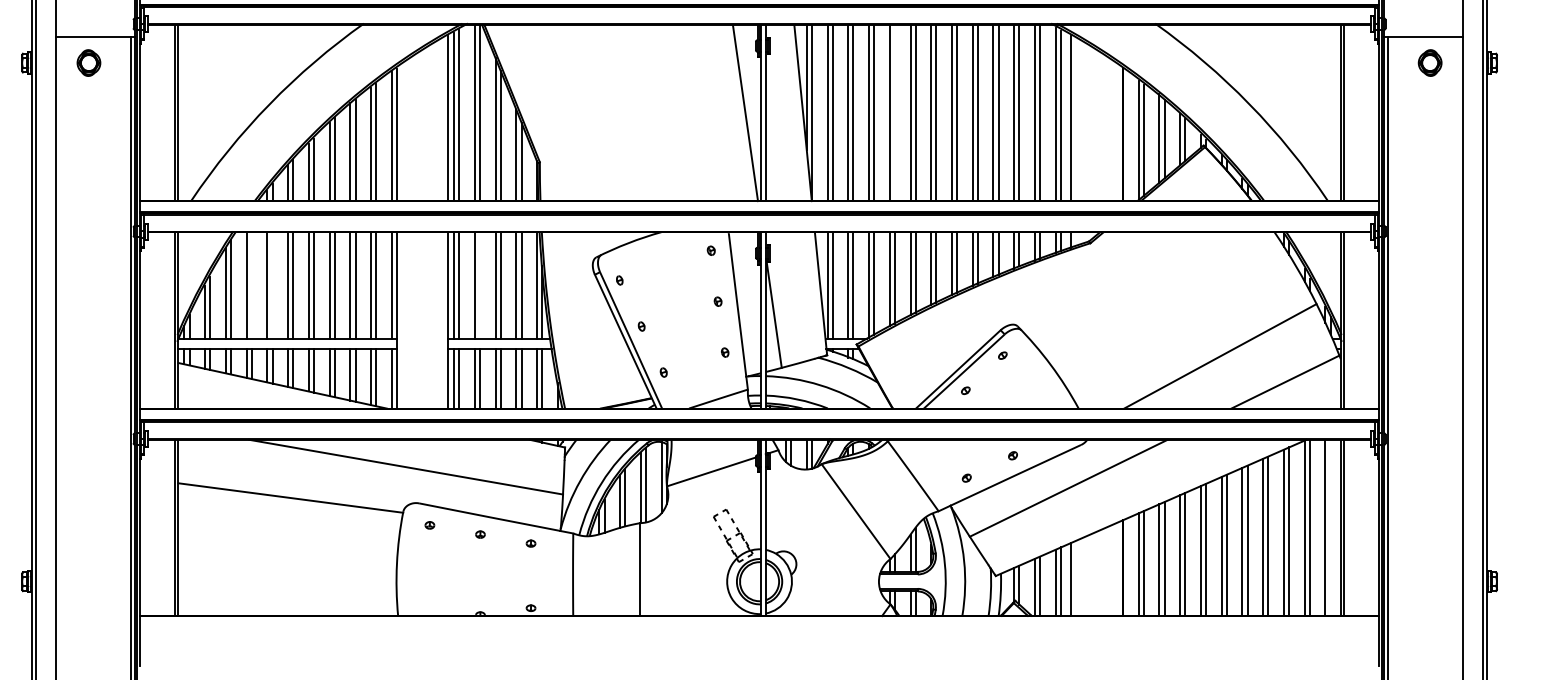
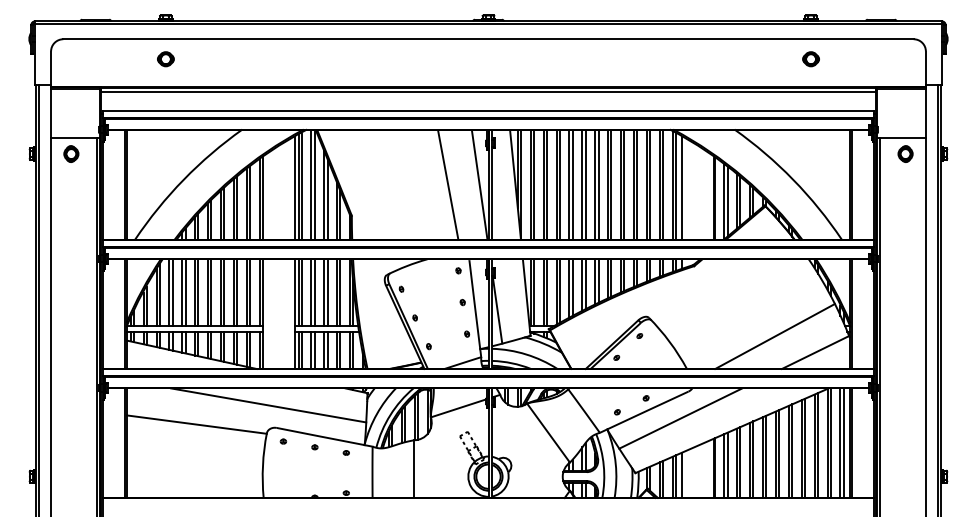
line: (695, 111) -> (448, 184), added
line: (894, 113) -> (572, 185), added
line: (251, 285) -> (172, 292), added
line: (272, 285) -> (185, 292), added
line: (479, 285) -> (314, 292), added
line: (1330, 528) -> (843, 443), added

